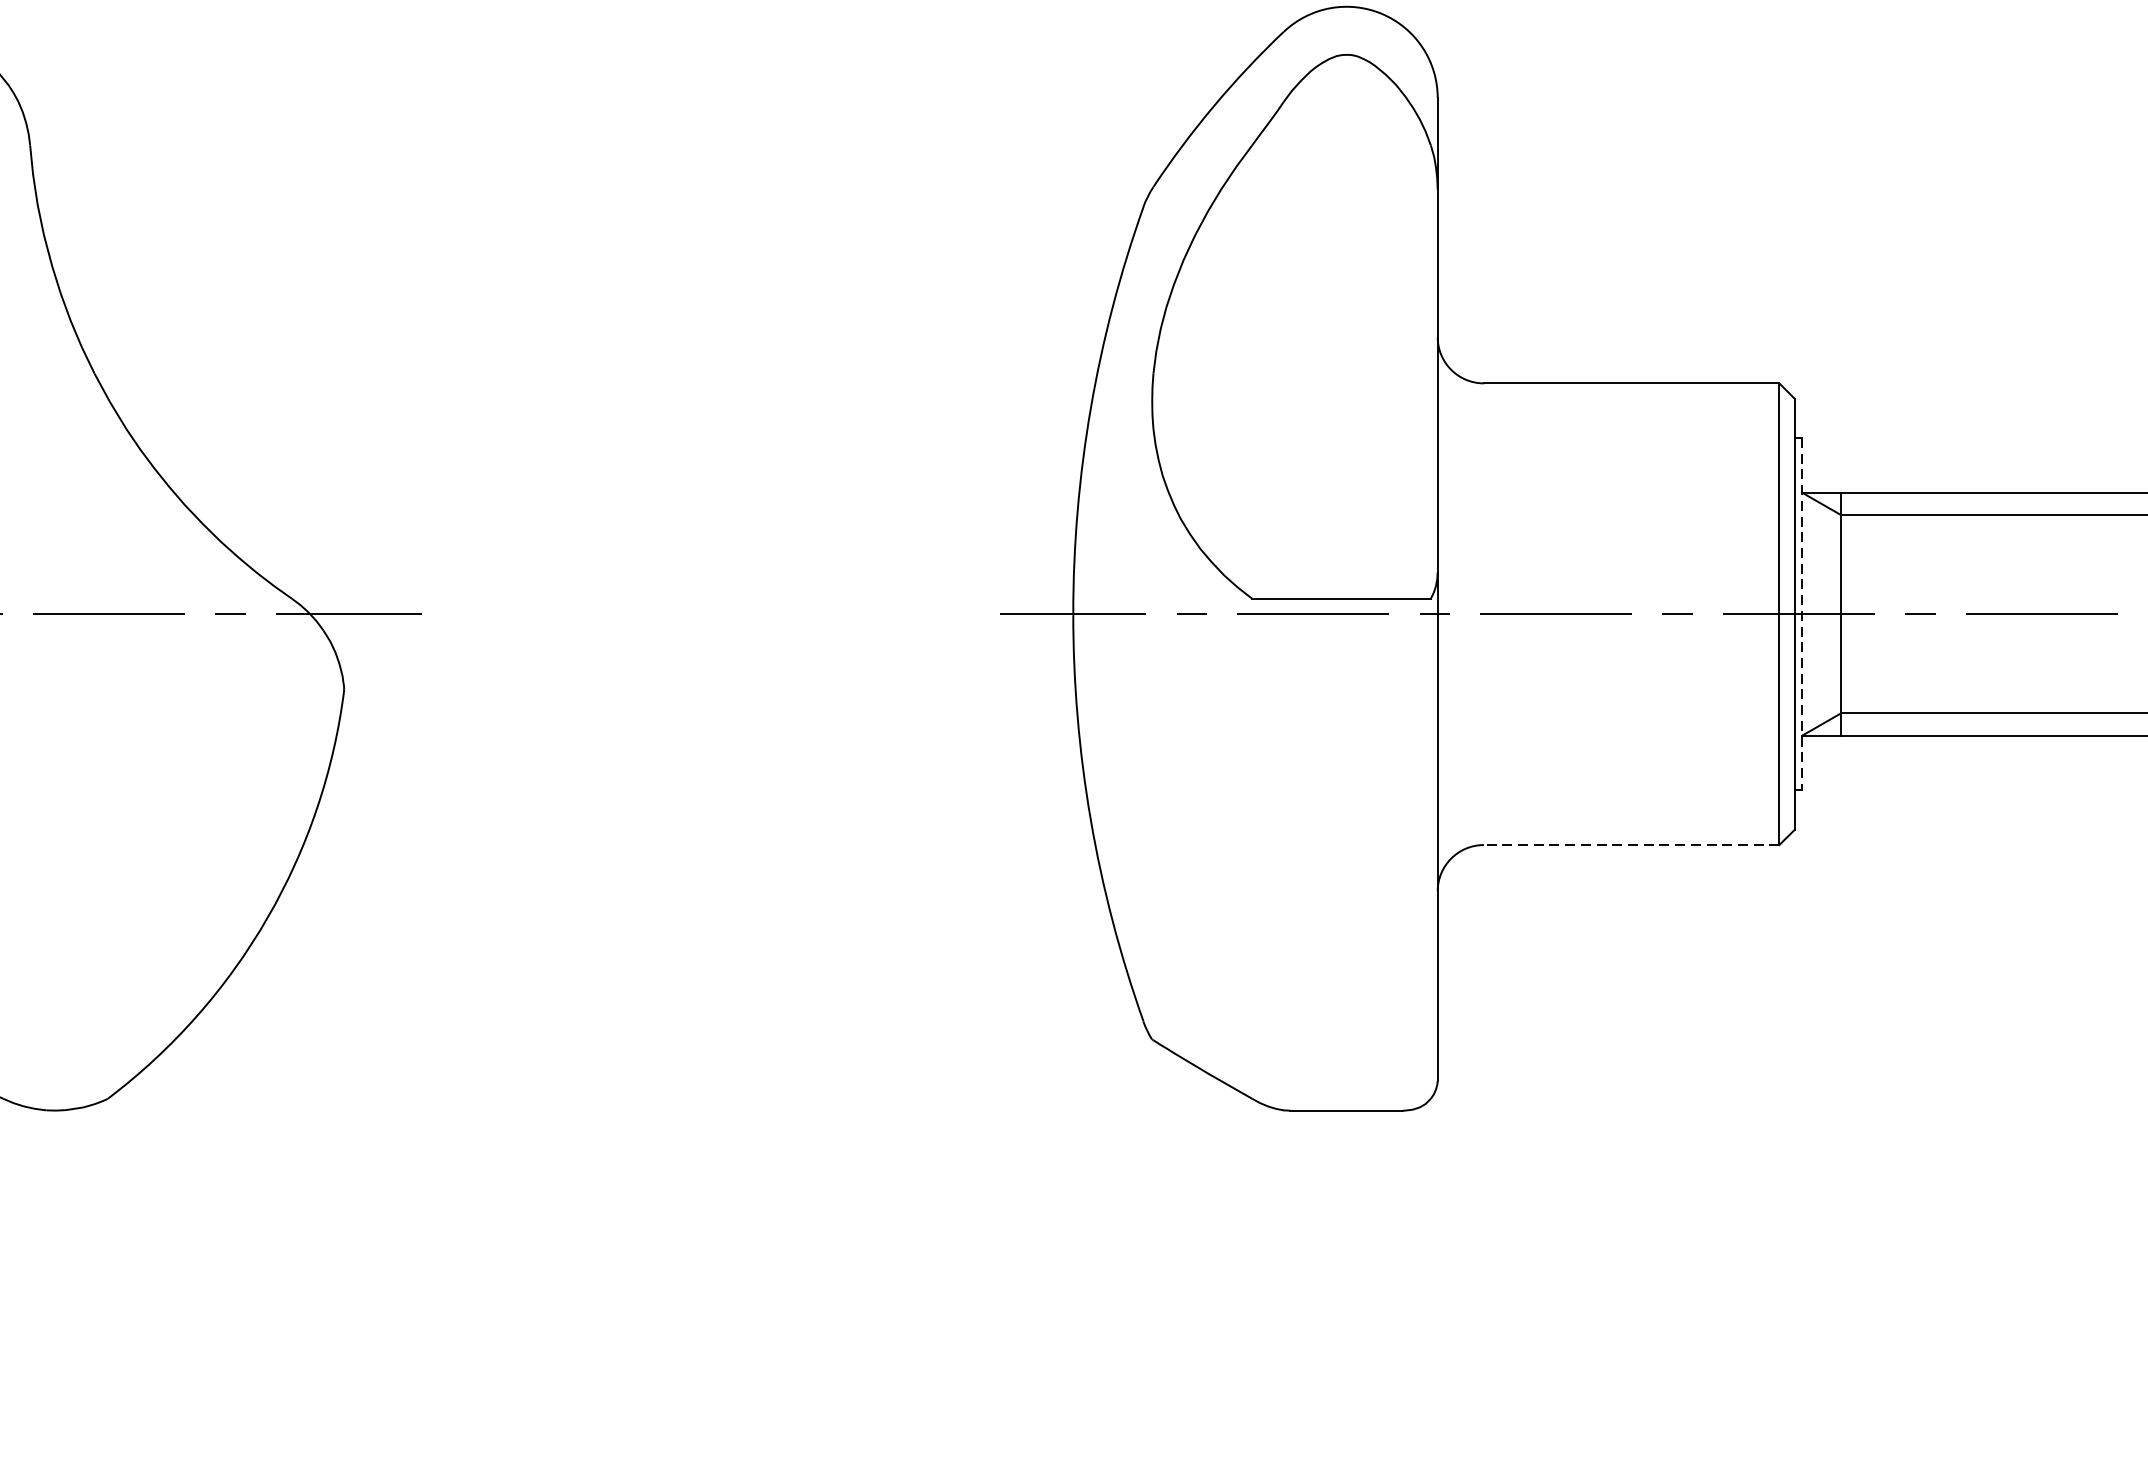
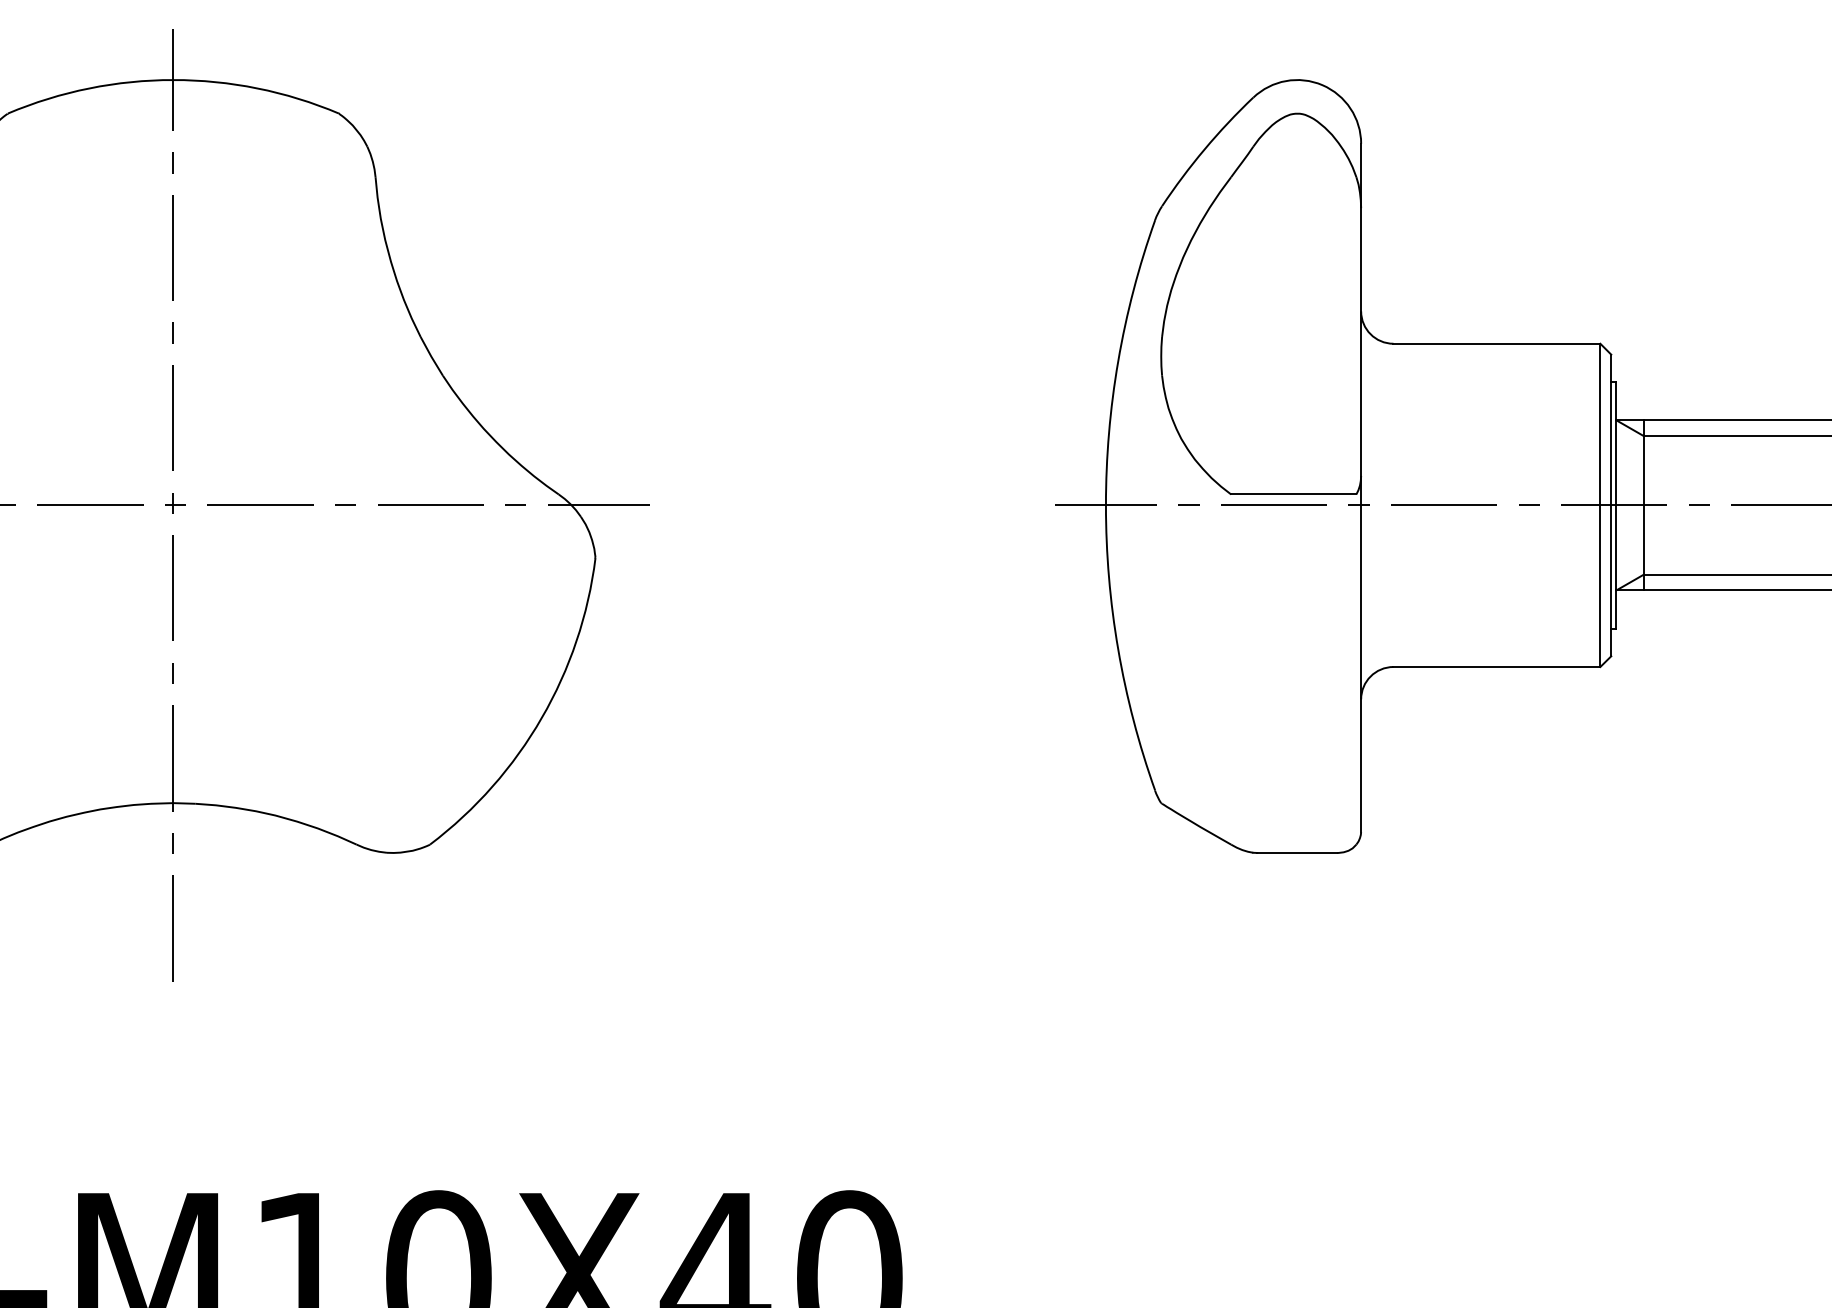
line: (1802, 614) -> (1616, 505), dashed -> solid
line: (1631, 845) -> (1496, 667), dashed -> solid

